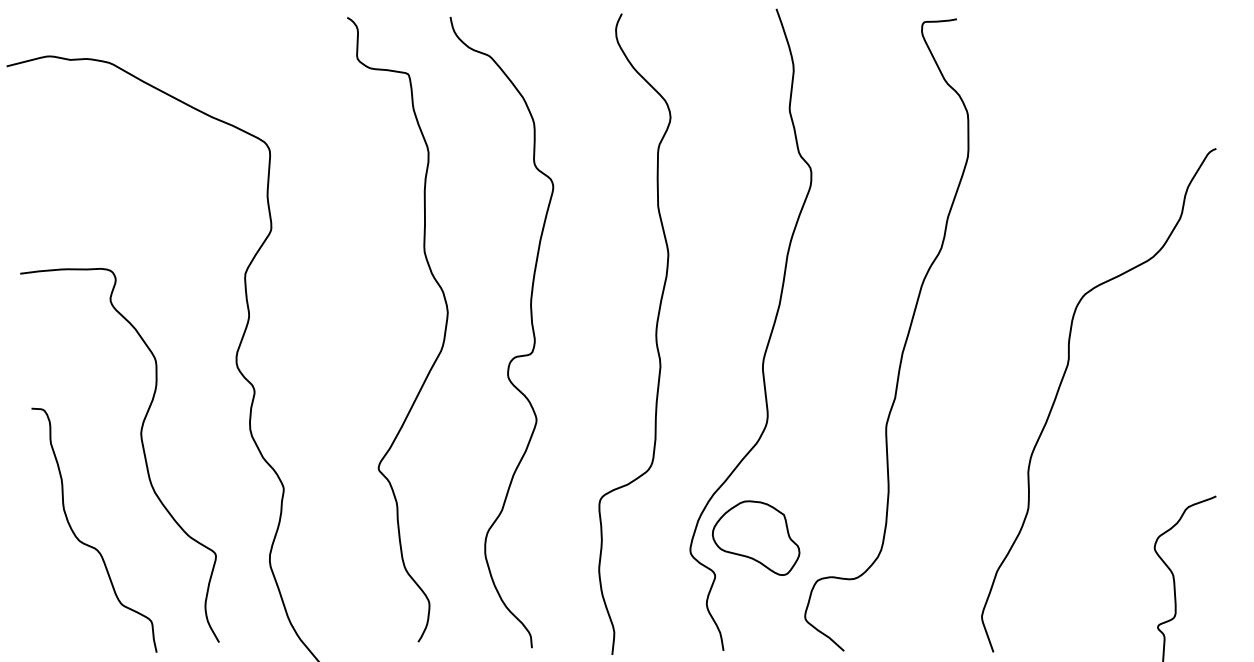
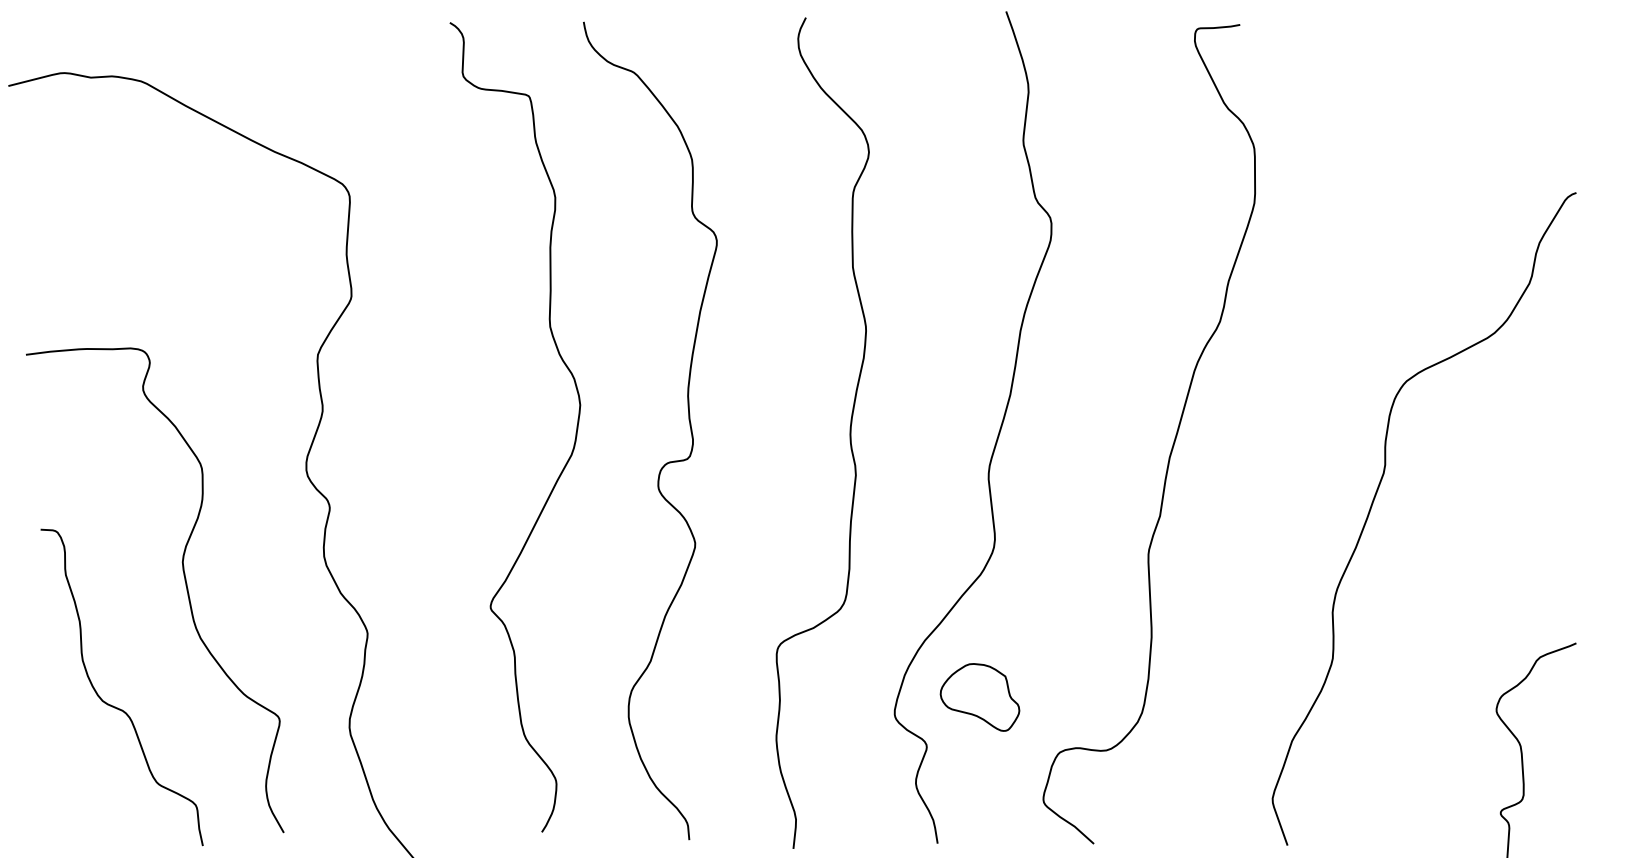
part: (756, 537) -> (980, 696), size x0.7

